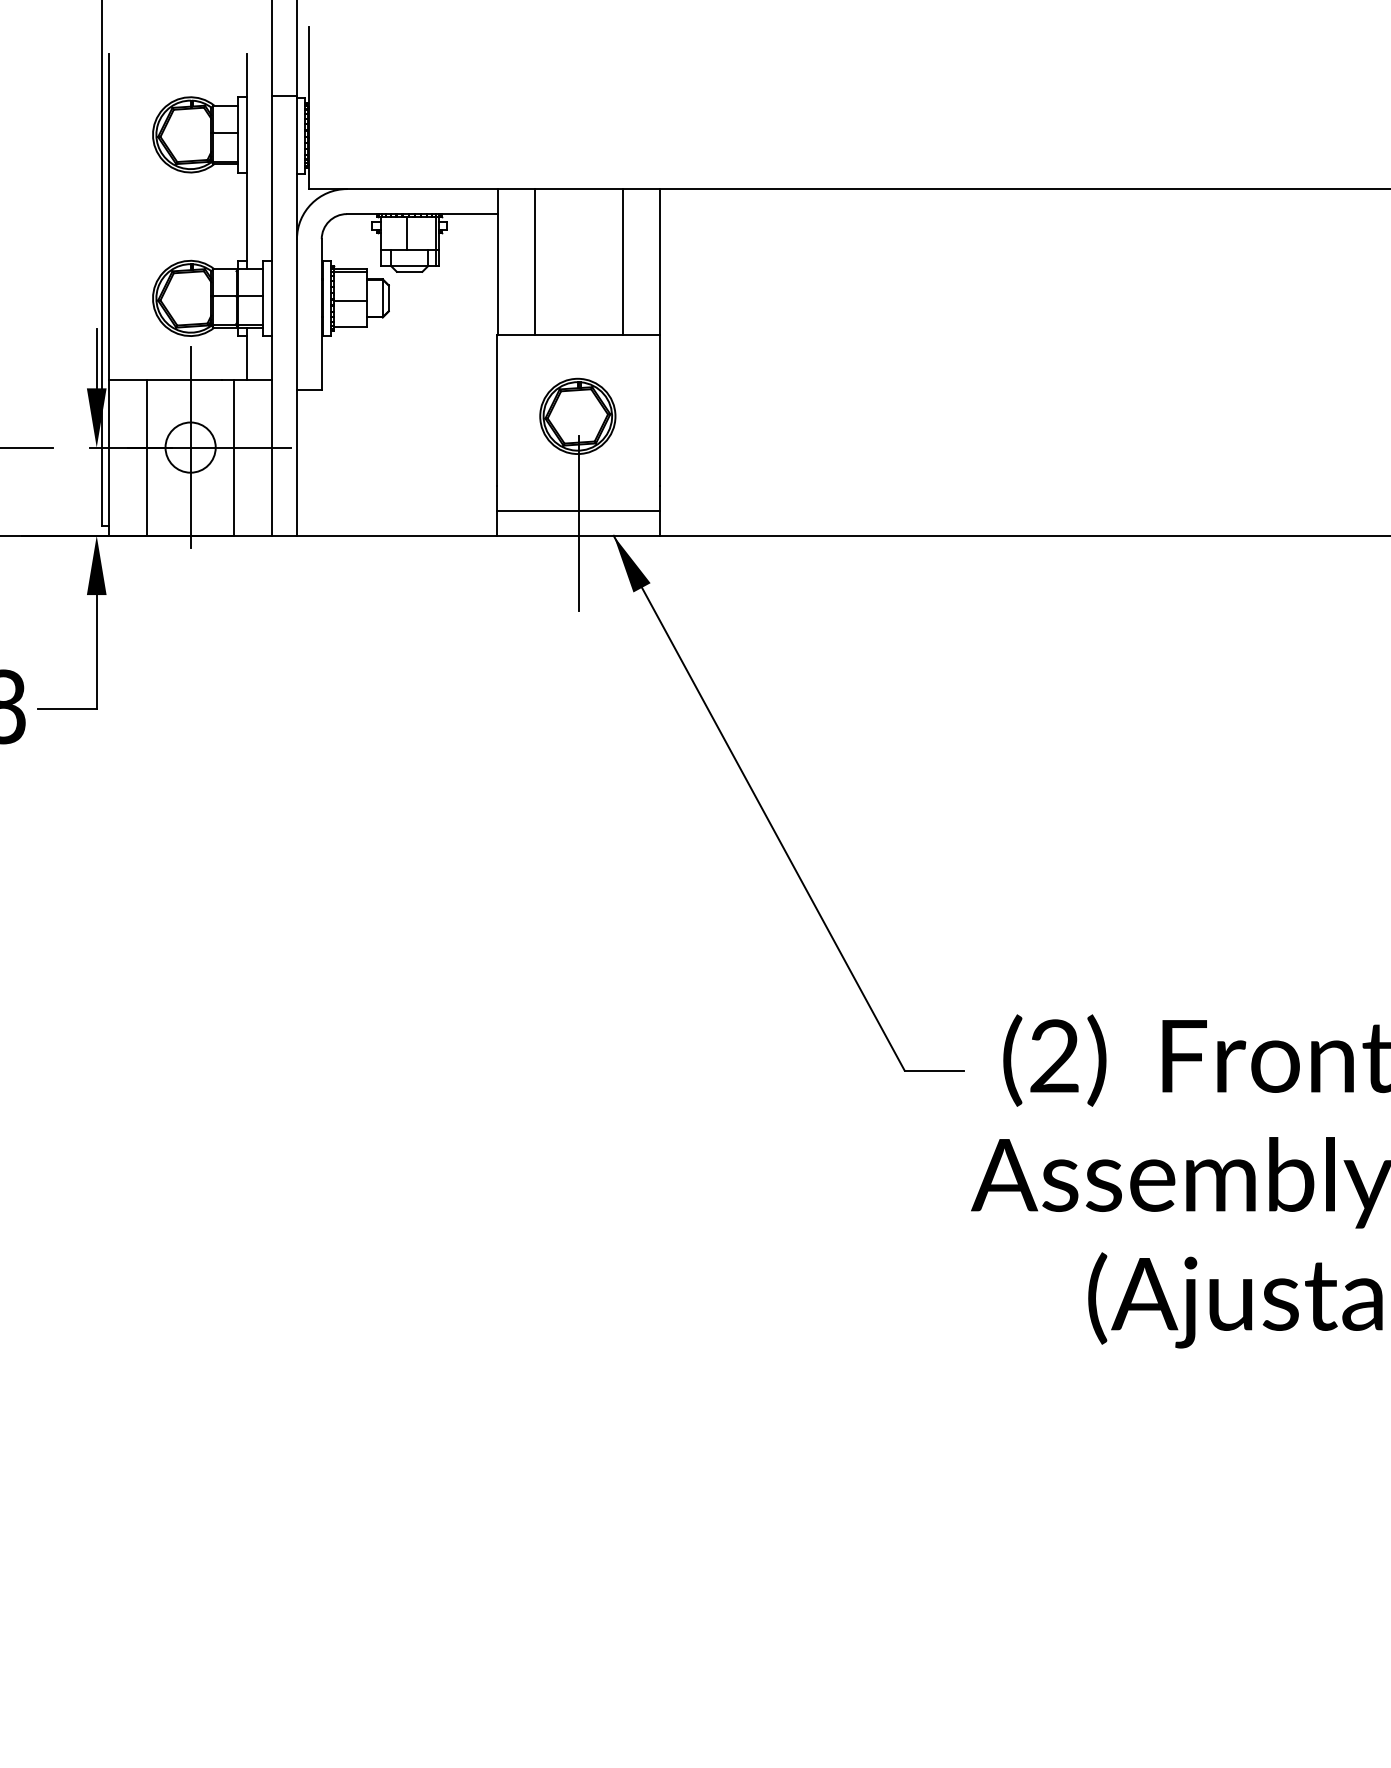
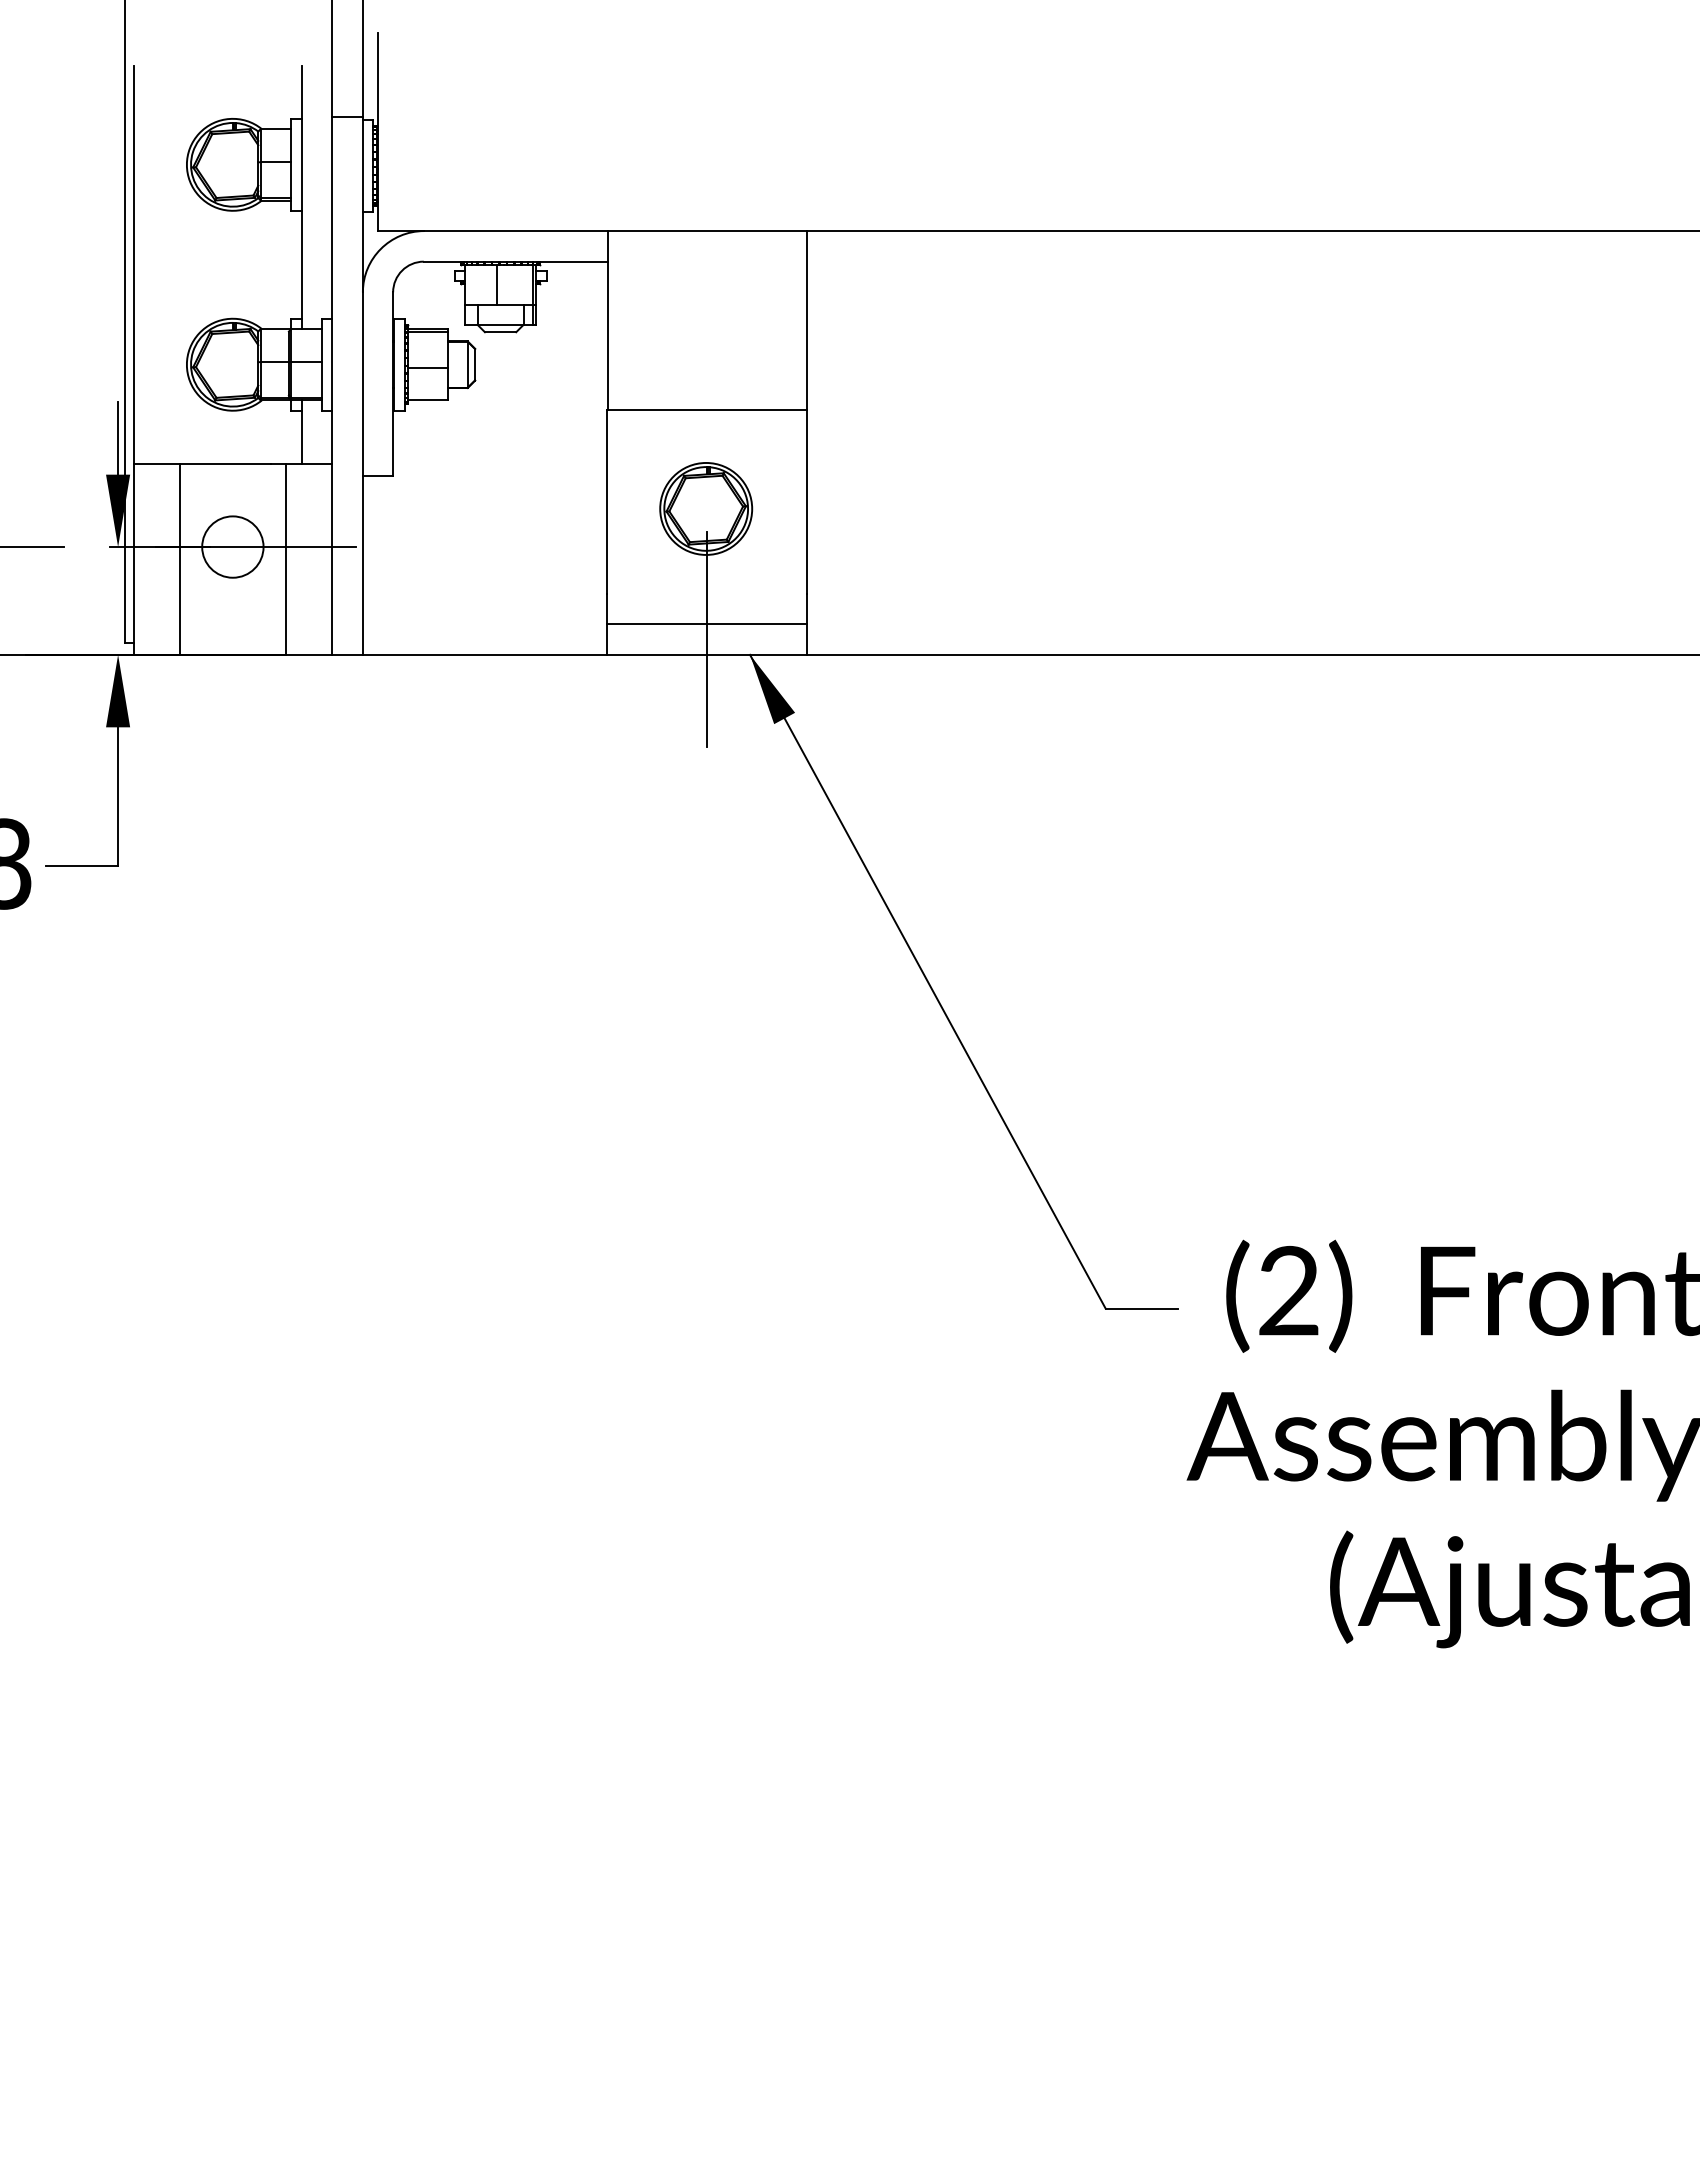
line: (535, 262) -> (654, 320), removed
line: (622, 262) -> (760, 320), removed
line: (190, 447) -> (232, 546), removed

